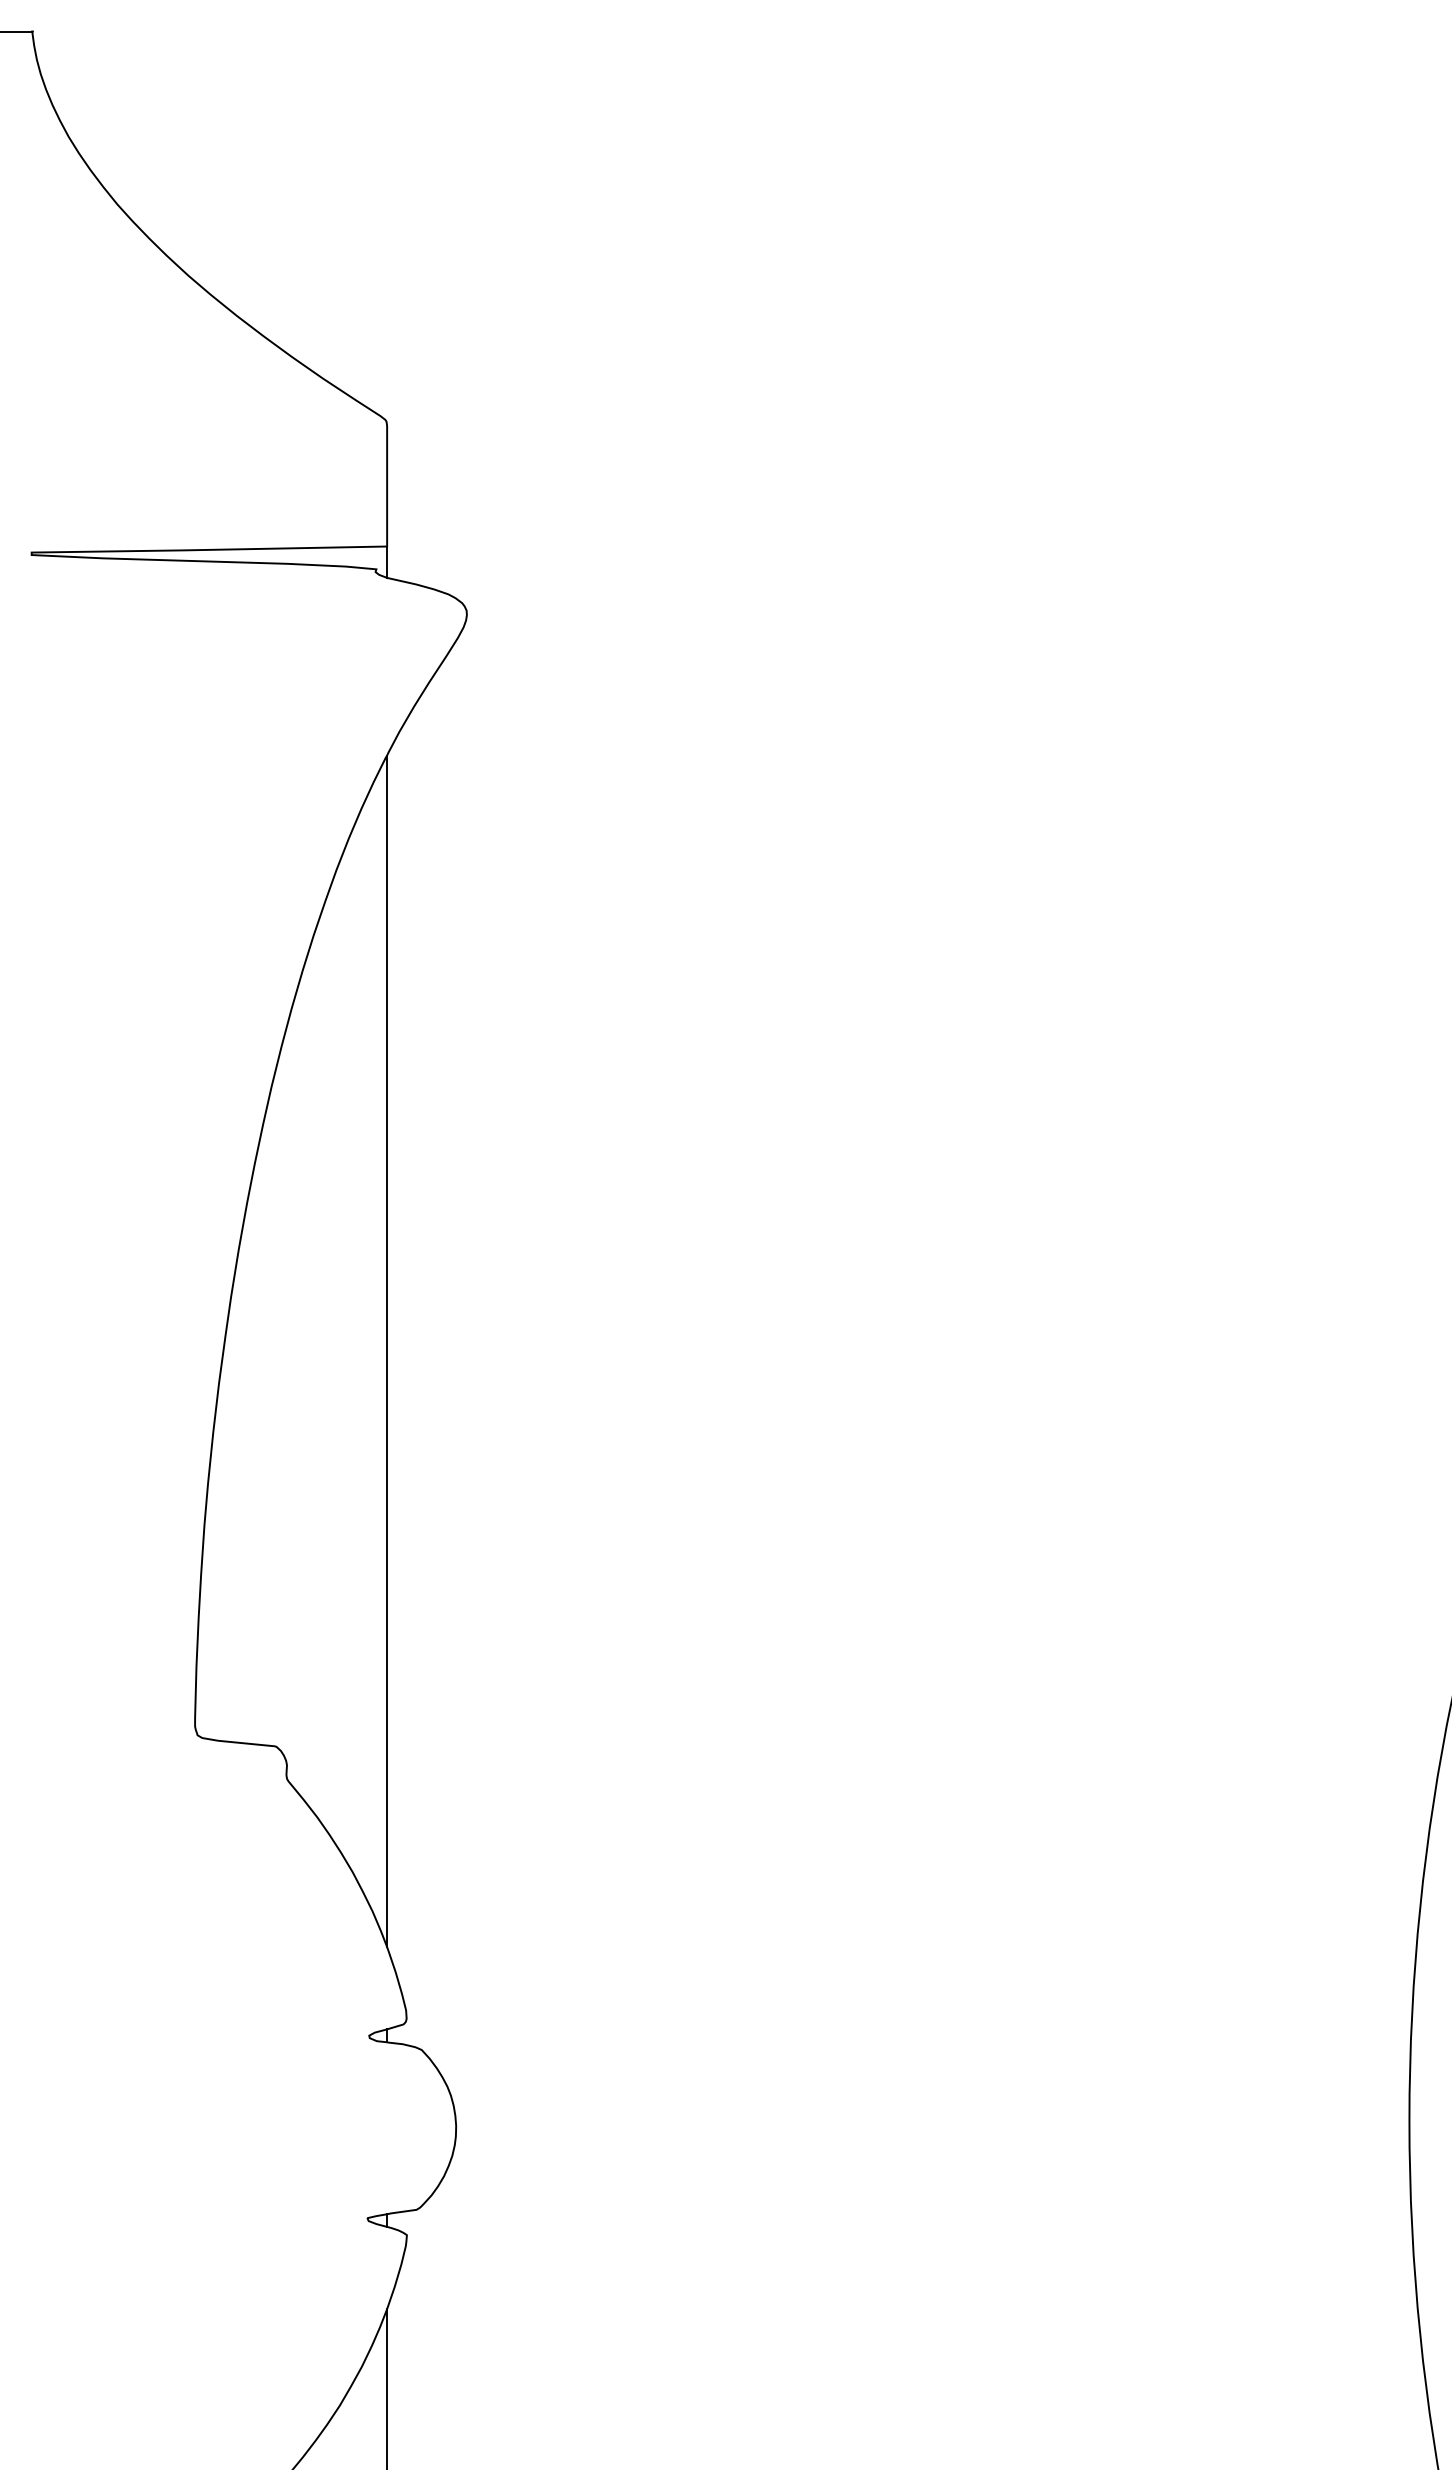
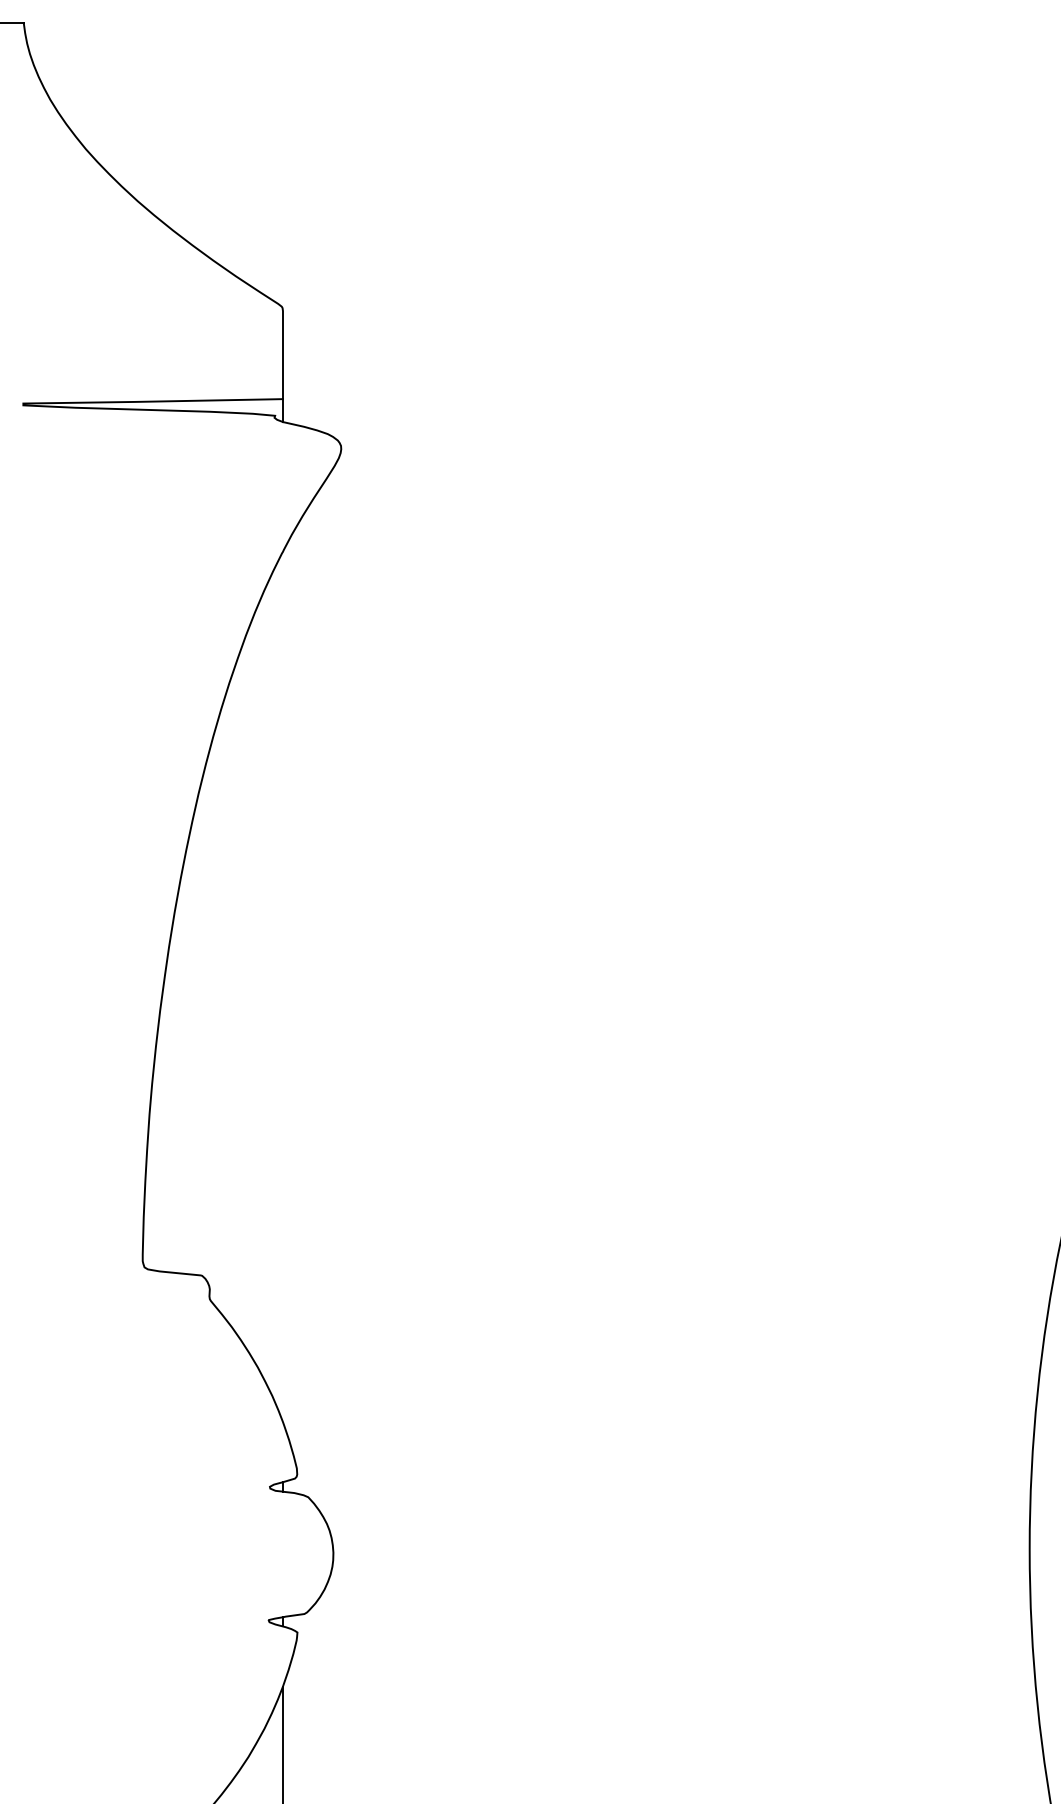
line: (387, 1351) -> (283, 987), removed

